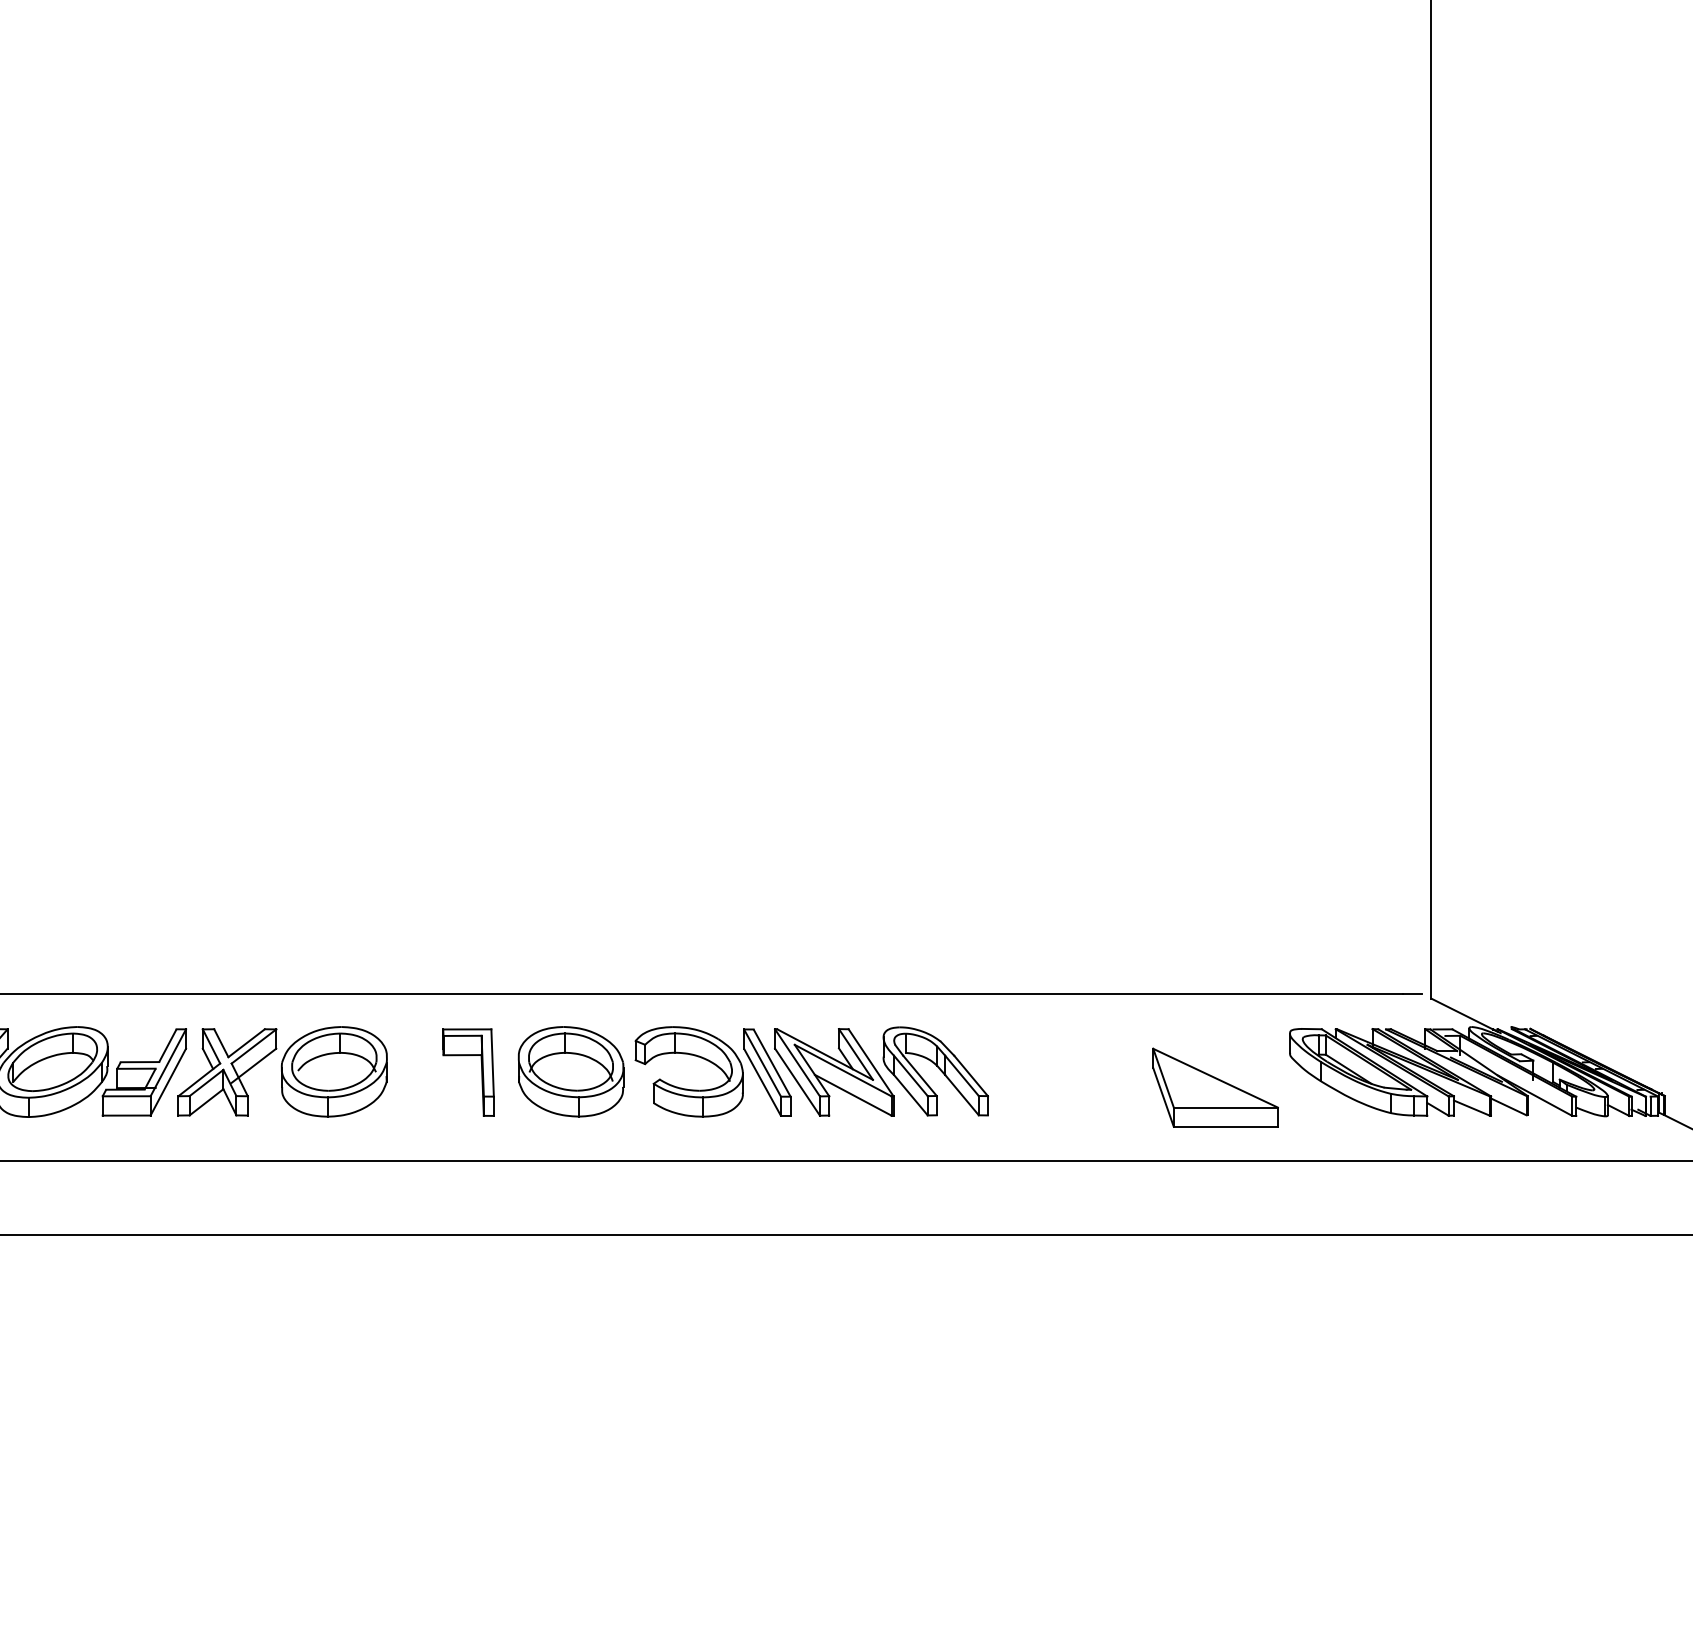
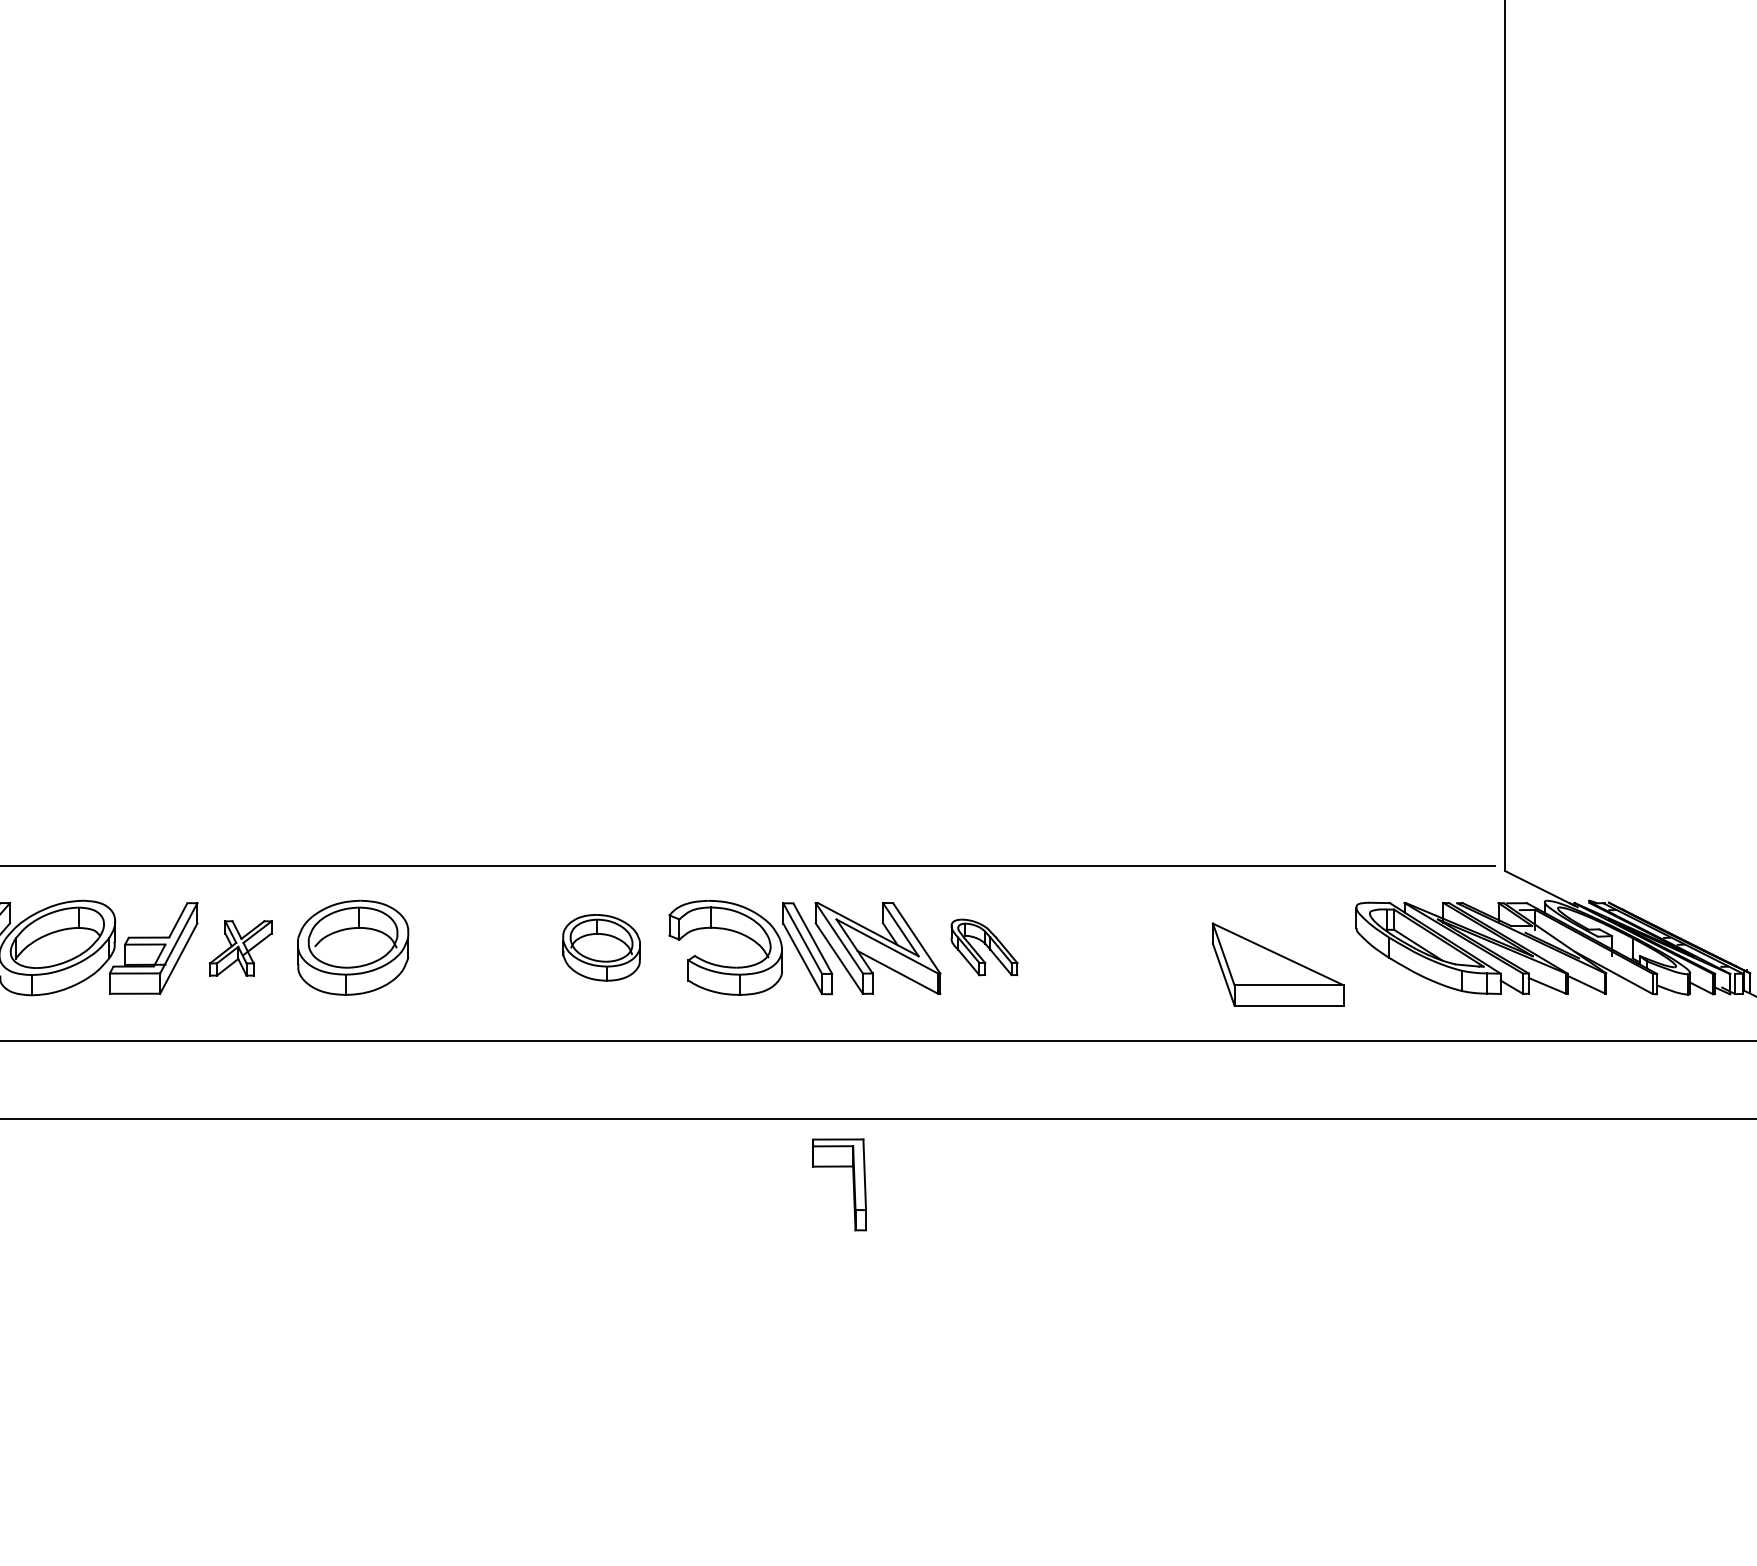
part: (570, 1071) -> (601, 947), size x0.7
part: (935, 1071) -> (984, 947), size x0.6
part: (227, 1072) -> (240, 948), size x0.6
part: (481, 1072) -> (853, 1184), moved

